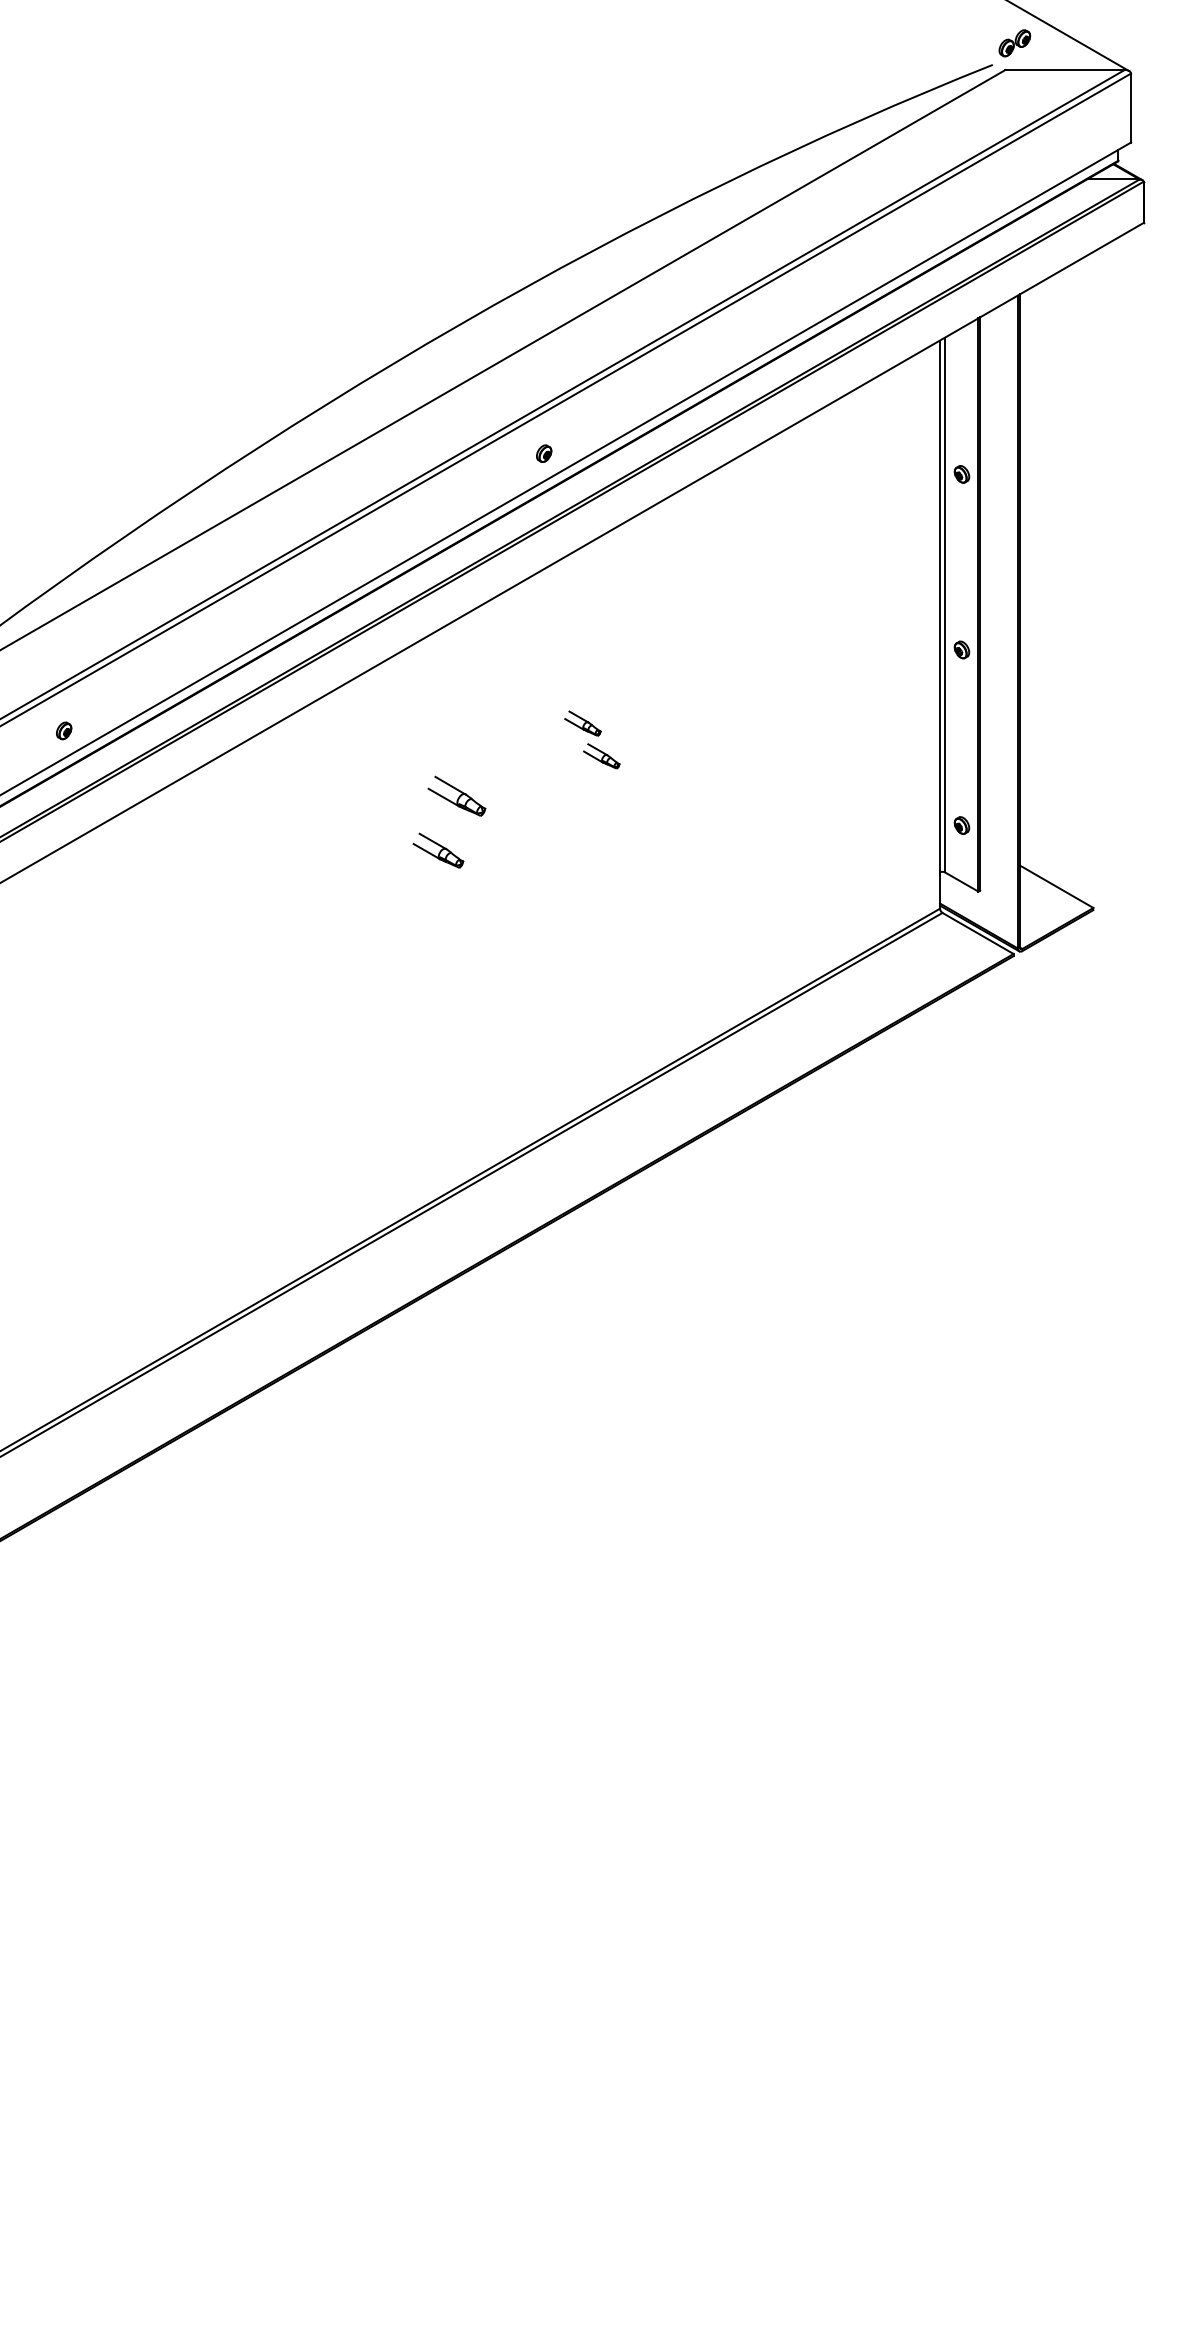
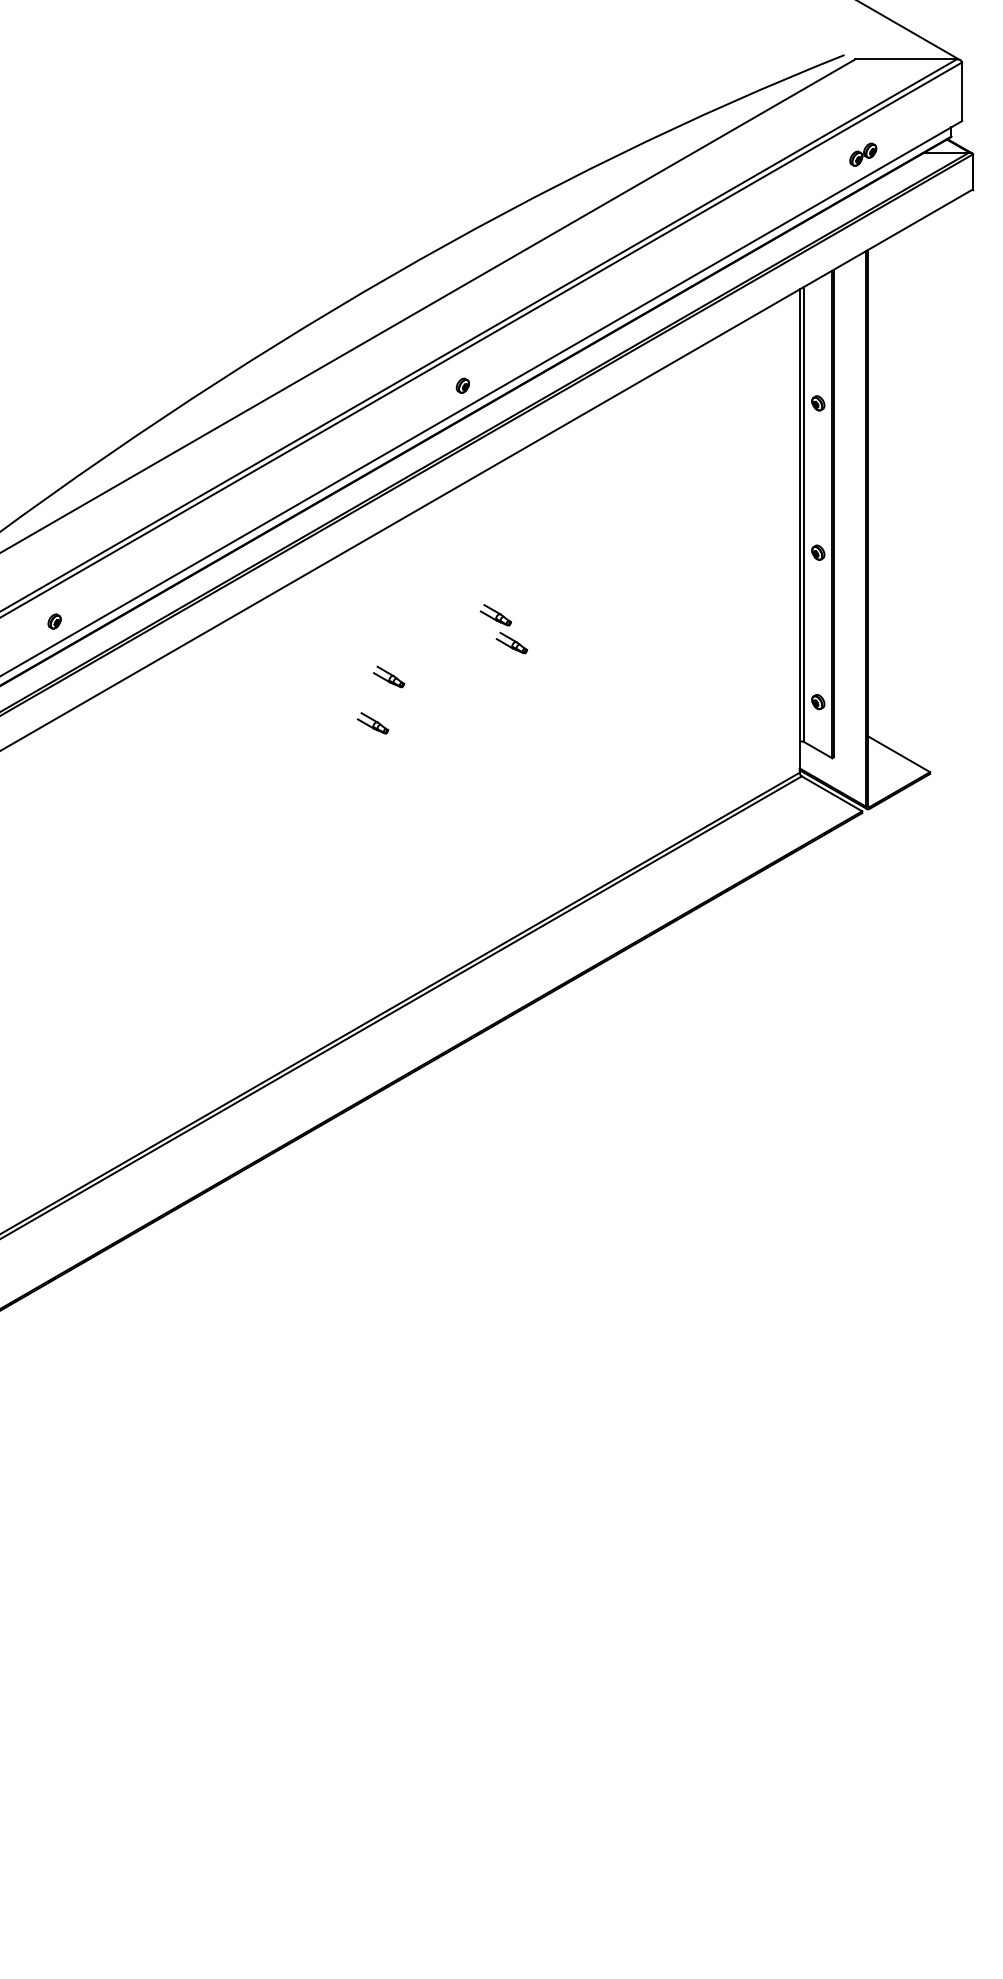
part: (1015, 43) -> (863, 154), moved
part: (457, 795) -> (389, 676), size x0.62
part: (437, 850) -> (372, 723), size x0.71

